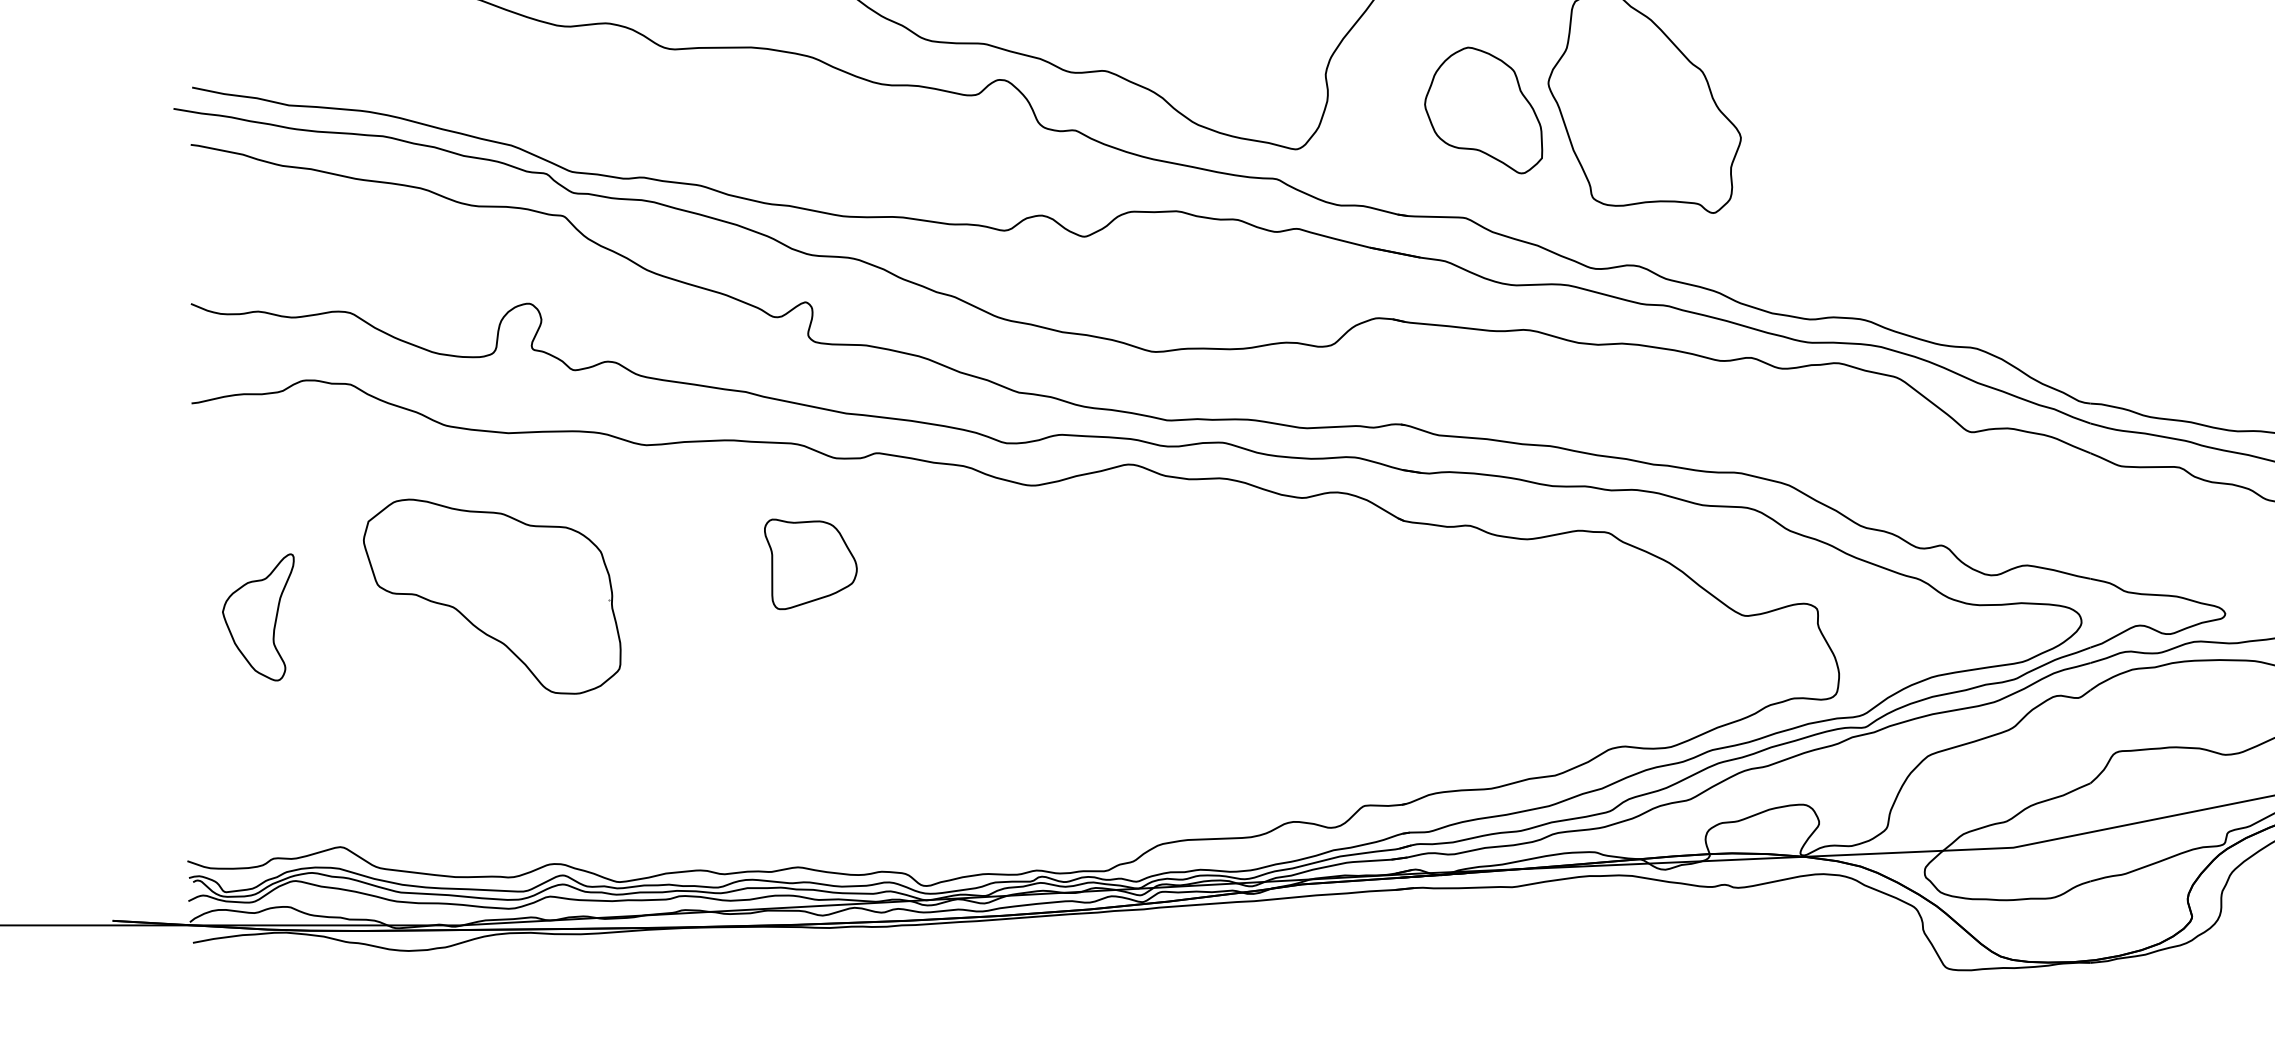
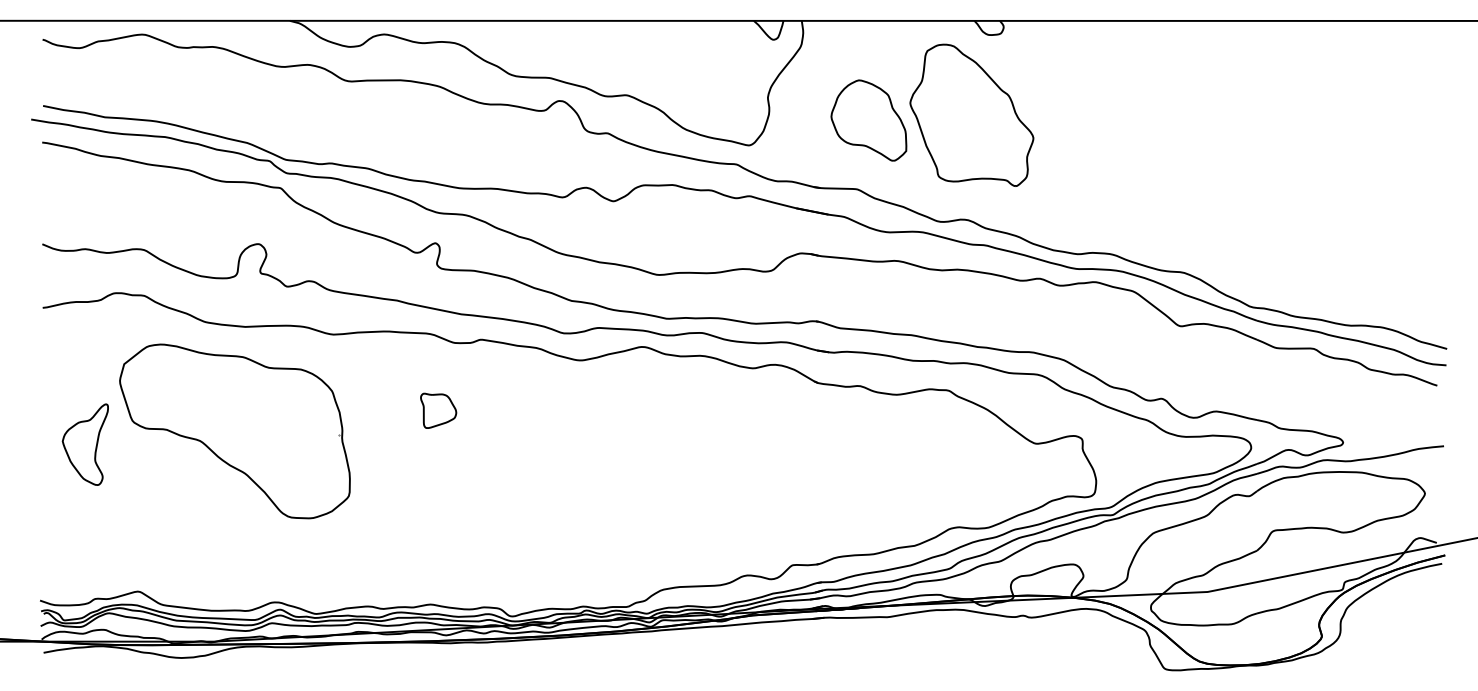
part: (810, 563) -> (438, 410), size x0.6
part: (491, 596) -> (234, 431), size x1.4

